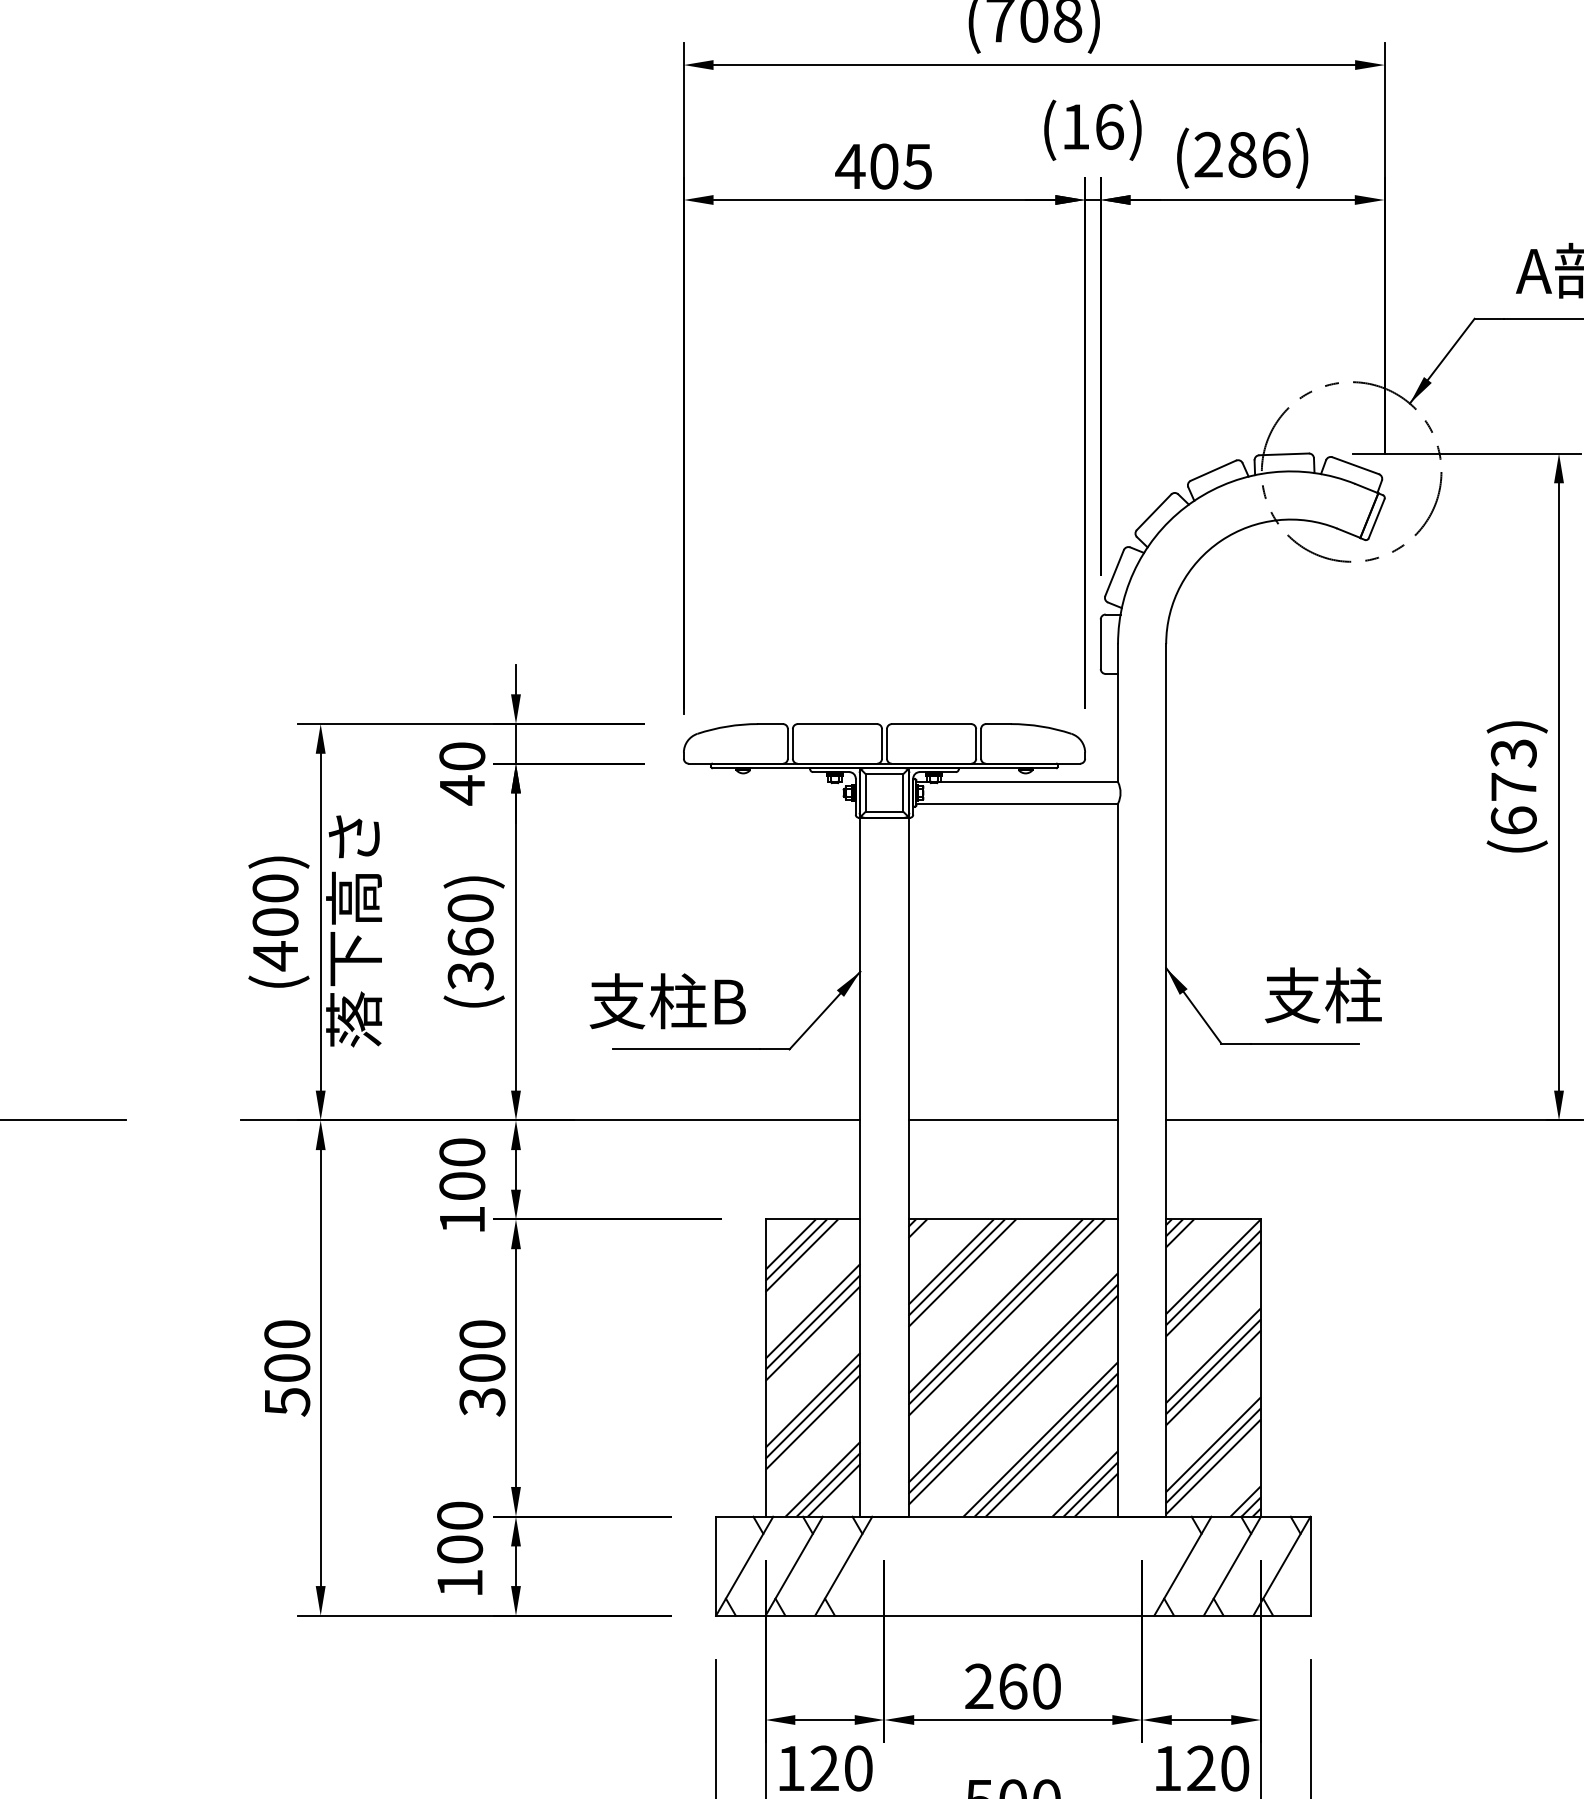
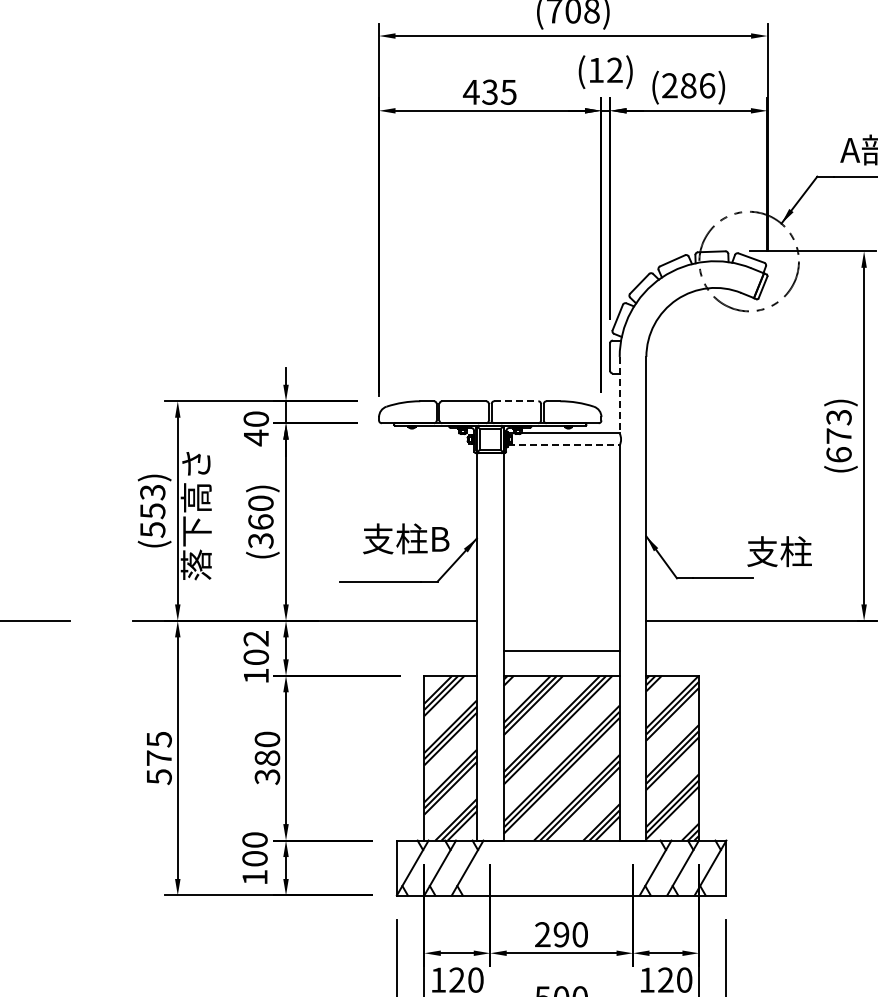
text: (1108, 127) -> (614, 70), (16) -> (12)
text: (883, 165) -> (489, 91), 405 -> 435
line: (1117, 713) -> (619, 395), solid -> dashed
line: (931, 724) -> (516, 401), solid -> dashed
line: (1016, 803) -> (563, 445), solid -> dashed
text: (275, 922) -> (152, 511), (400) -> (553)
text: (1323, 995) -> (779, 551), moved
text: (668, 1000) -> (406, 538), moved
line: (1013, 1119) -> (561, 650), moved
text: (462, 1152) -> (256, 638), 100 -> 102
text: (285, 1350) -> (158, 748), 500 -> 575
text: (482, 1366) -> (267, 757), 300 -> 380
text: (1013, 1686) -> (561, 934), 260 -> 290

